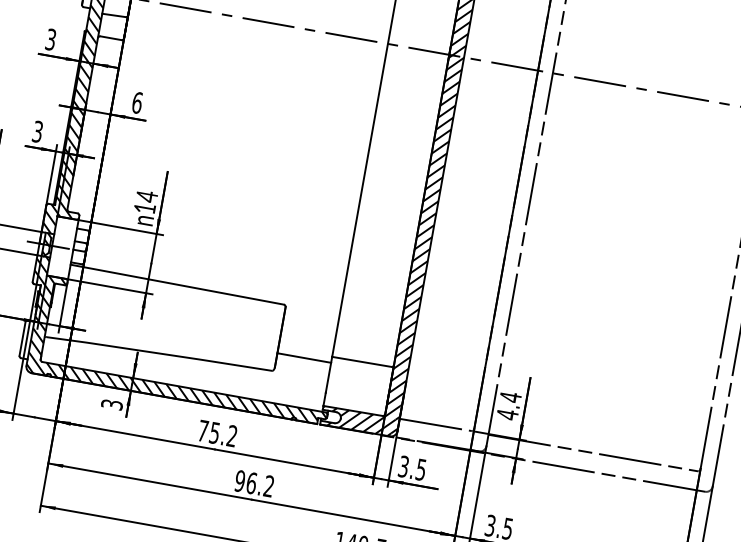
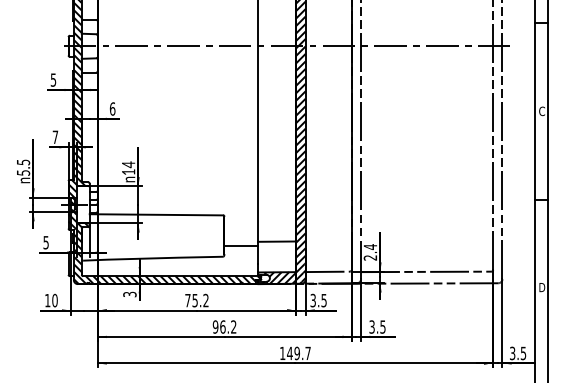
text: (51, 38) -> (53, 79), 3 -> 5
text: (37, 132) -> (55, 137), 3 -> 7
text: (507, 414) -> (370, 257), 4.4 -> 2.4

